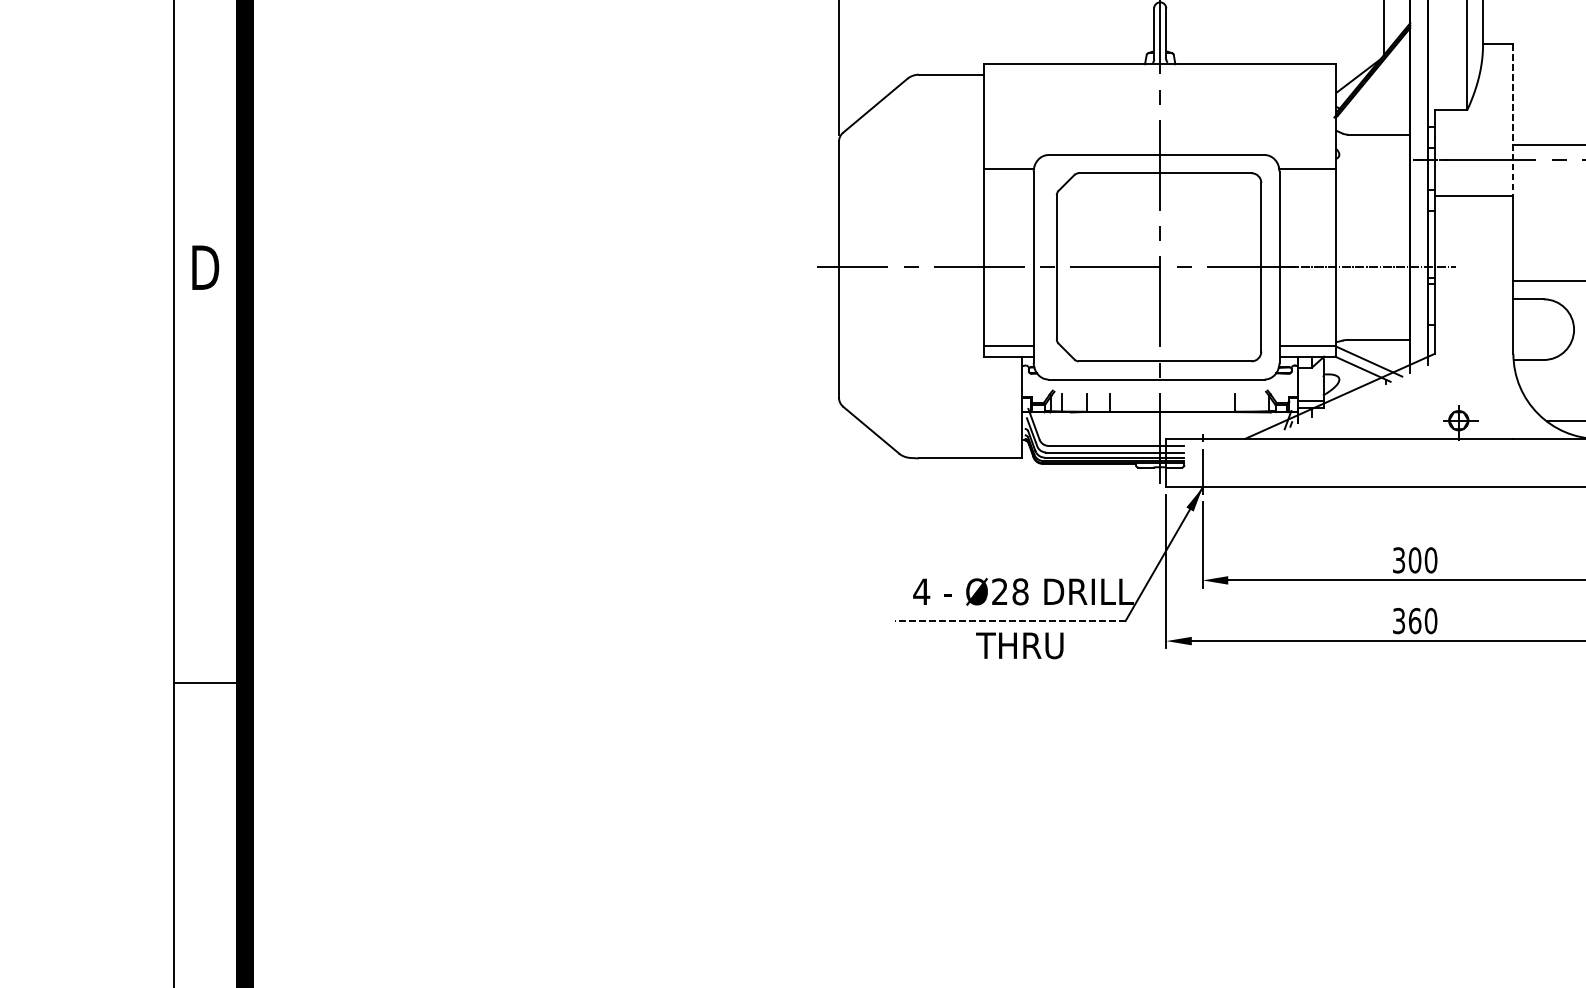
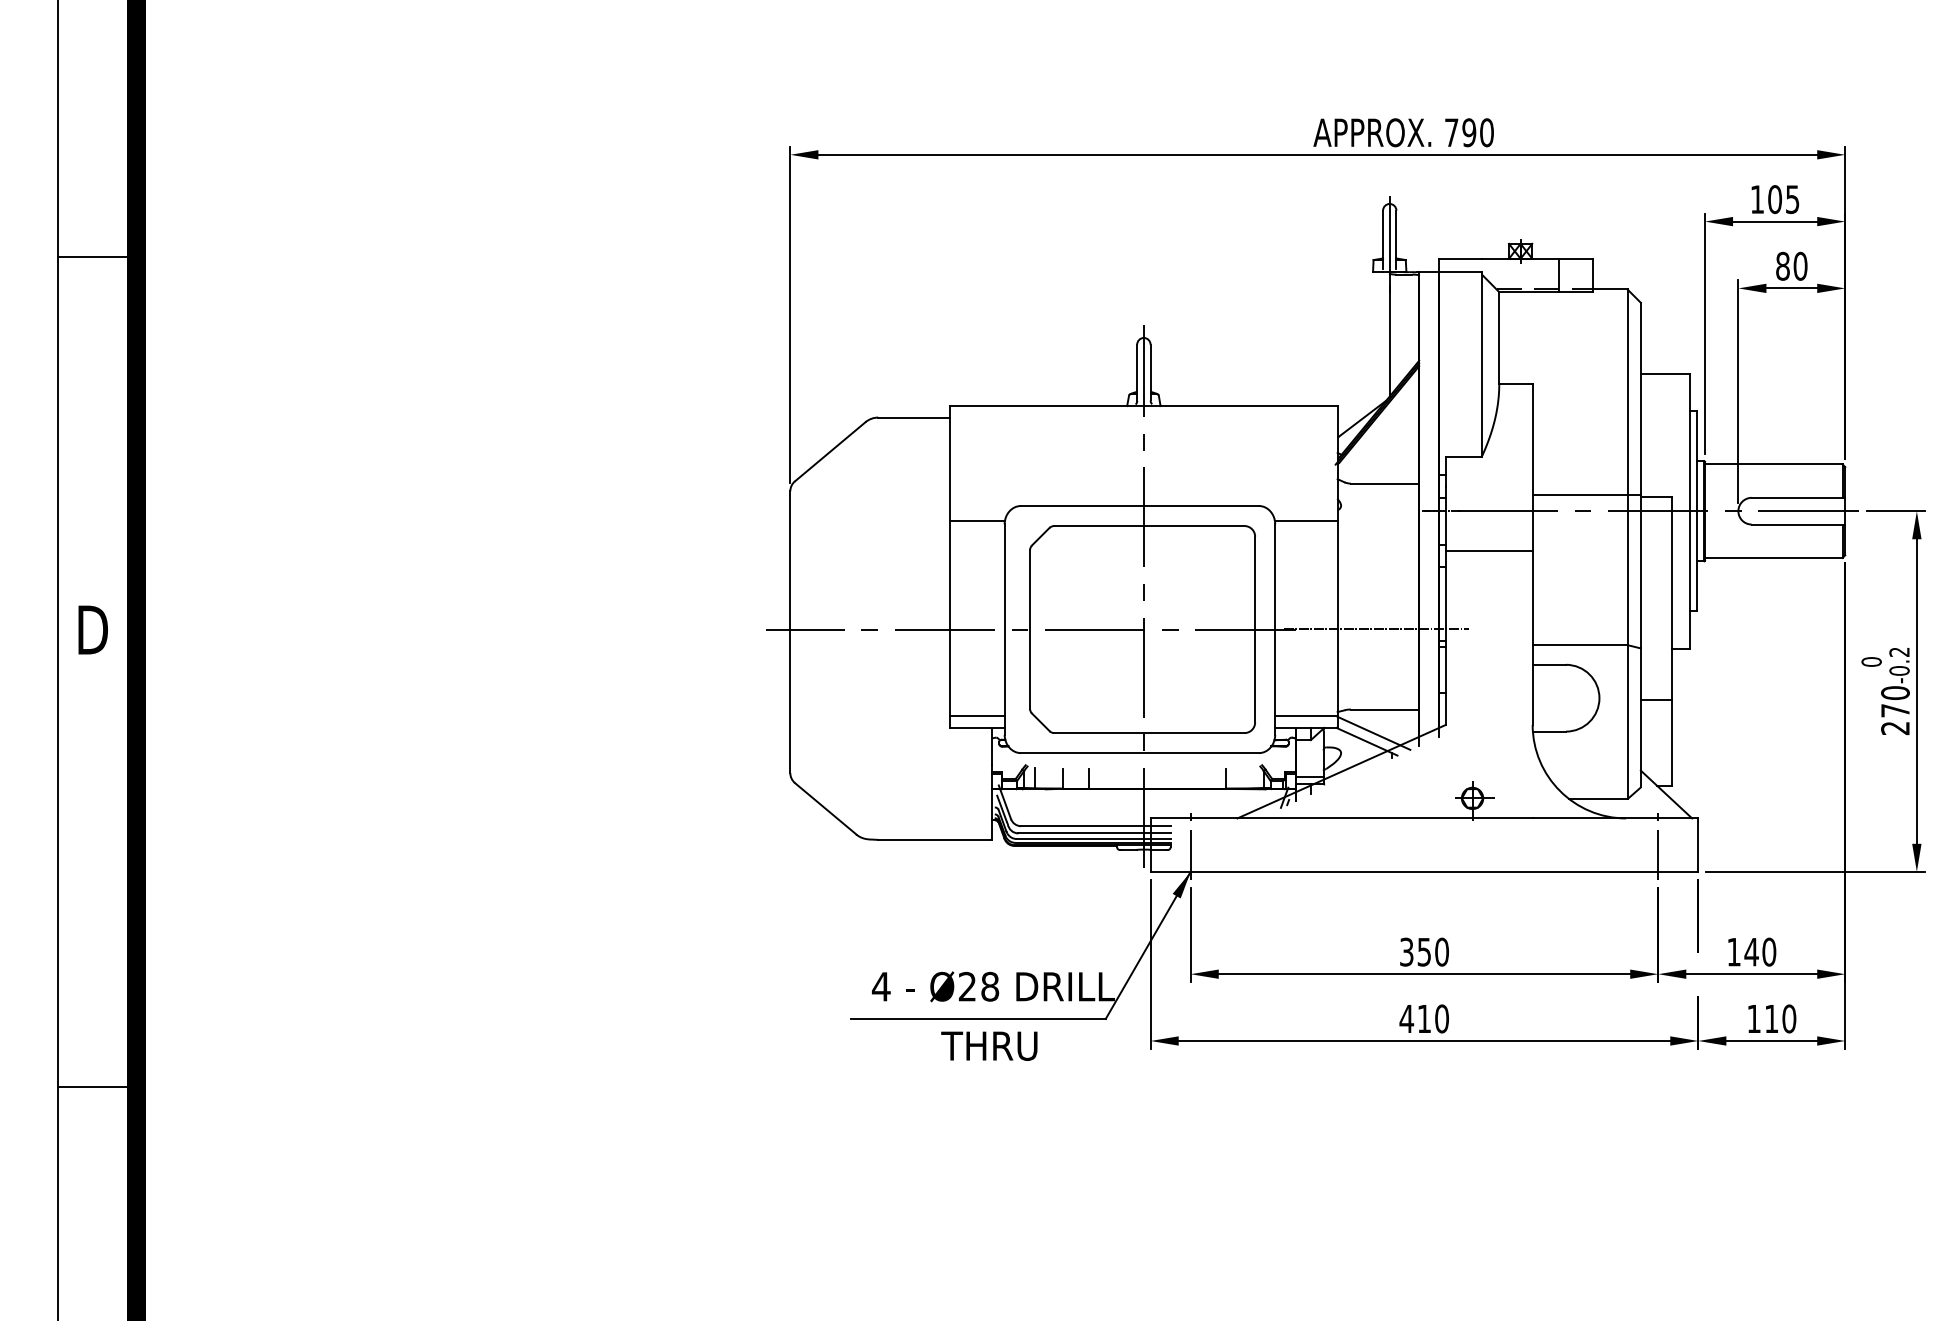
line: (1513, 120) -> (1532, 467), dashed -> solid
text: (1415, 559) -> (1424, 951), 300 -> 350
line: (1009, 620) -> (978, 1018), dashed -> solid
text: (1406, 620) -> (1415, 1018), 360 -> 410

